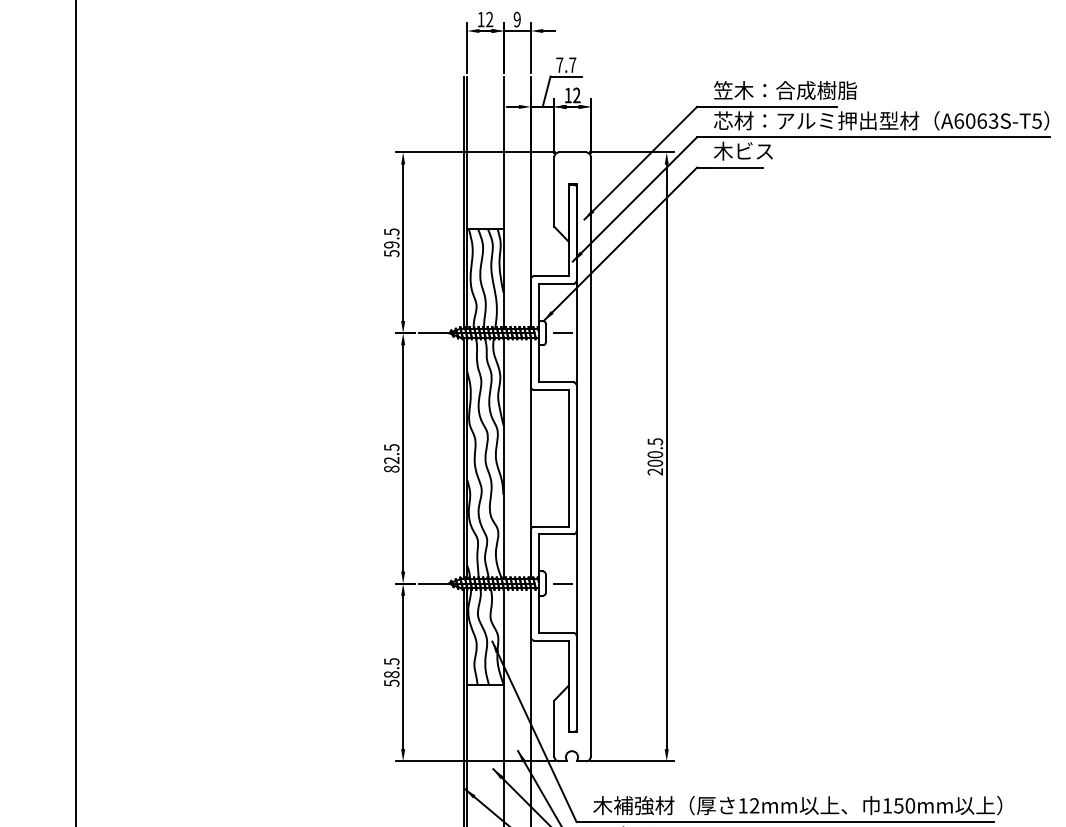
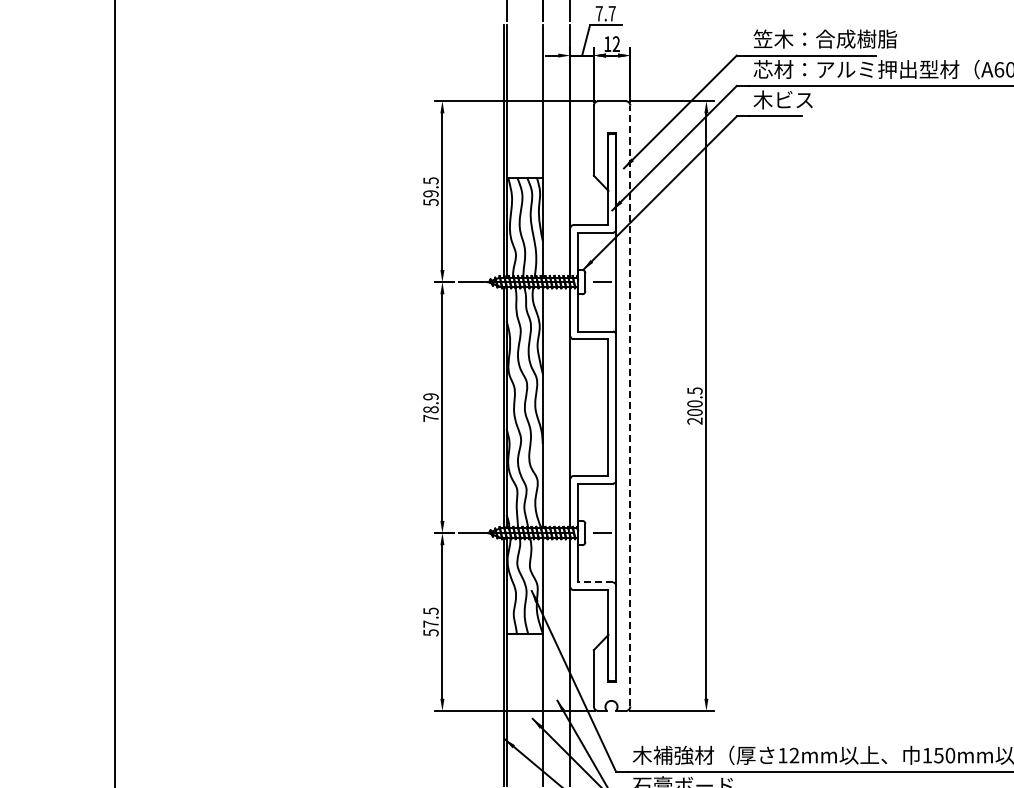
line: (590, 456) -> (630, 405), solid -> dashed
text: (391, 458) -> (430, 407), 82.5 -> 78.9
line: (555, 632) -> (594, 581), solid -> dashed
text: (391, 674) -> (430, 624), 58.5 -> 57.5

